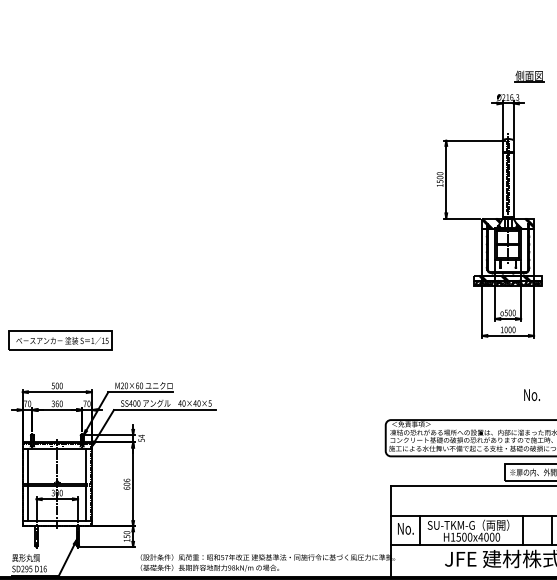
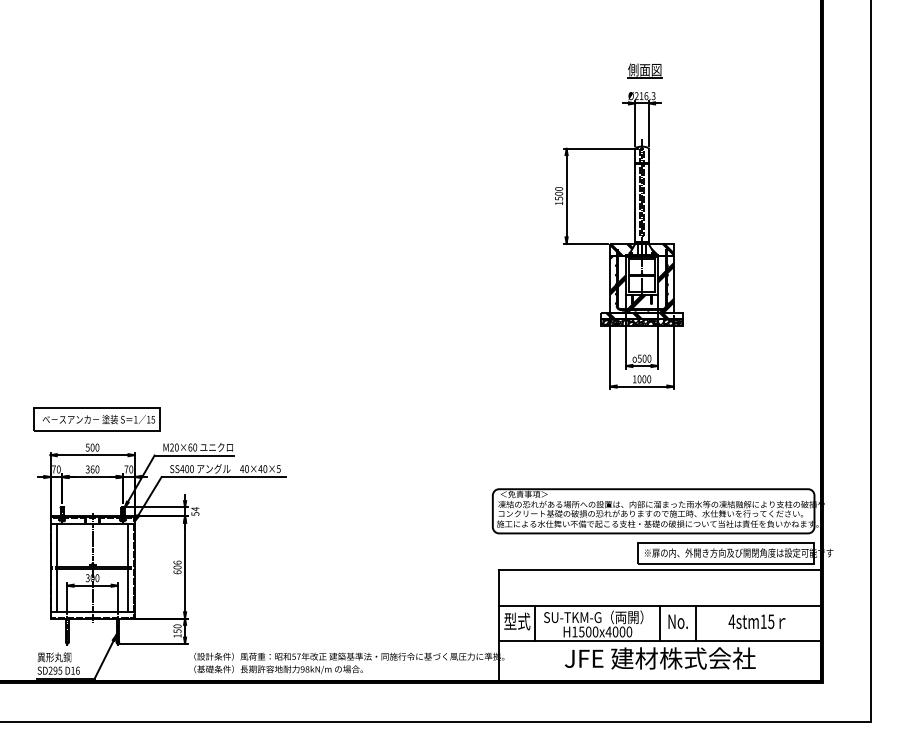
part: (529, 76) -> (644, 70), moved
hatch: (507, 252) -> (641, 284), added
part: (60, 340) -> (96, 419), moved
text: (531, 394) -> (677, 621), moved
text: (405, 528) -> (517, 621), No. -> 型式

